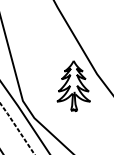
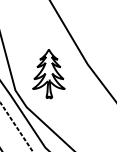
part: (73, 86) -> (48, 74), moved

